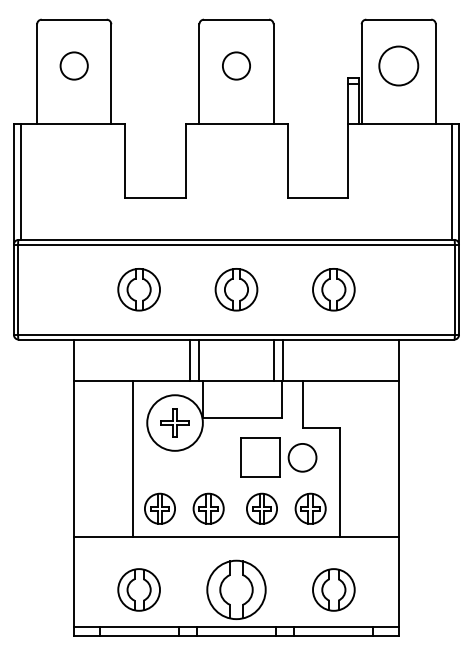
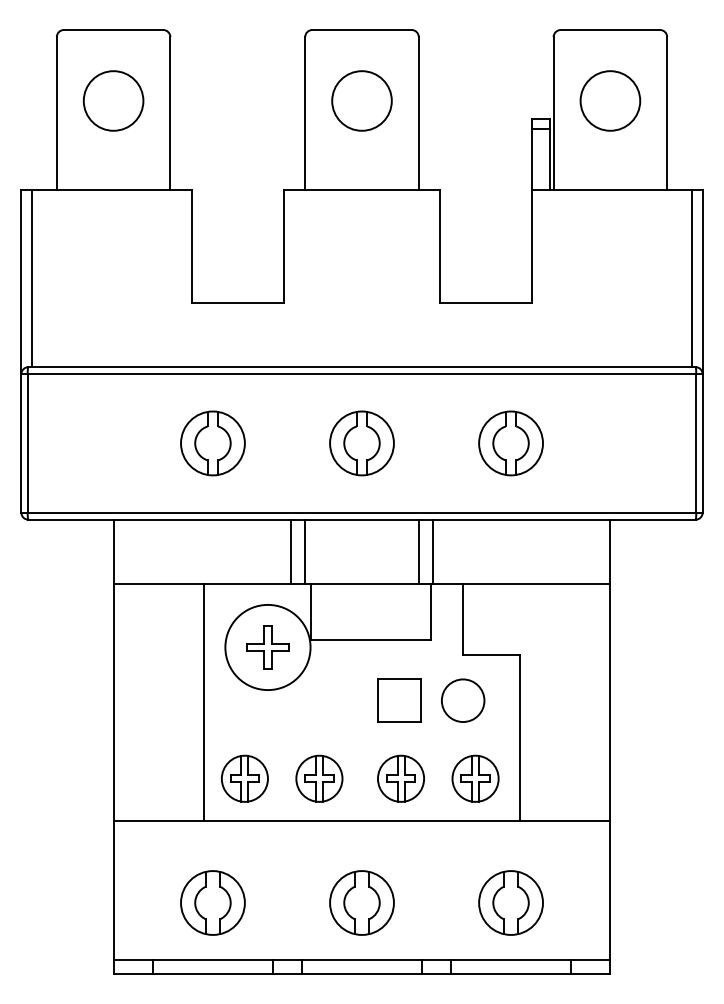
circle: (73, 65) -> (112, 100), size x1.43
circle: (236, 65) -> (362, 100), size x1.43
part: (260, 457) -> (398, 700), size x0.71
part: (236, 589) -> (362, 902), size x0.71

